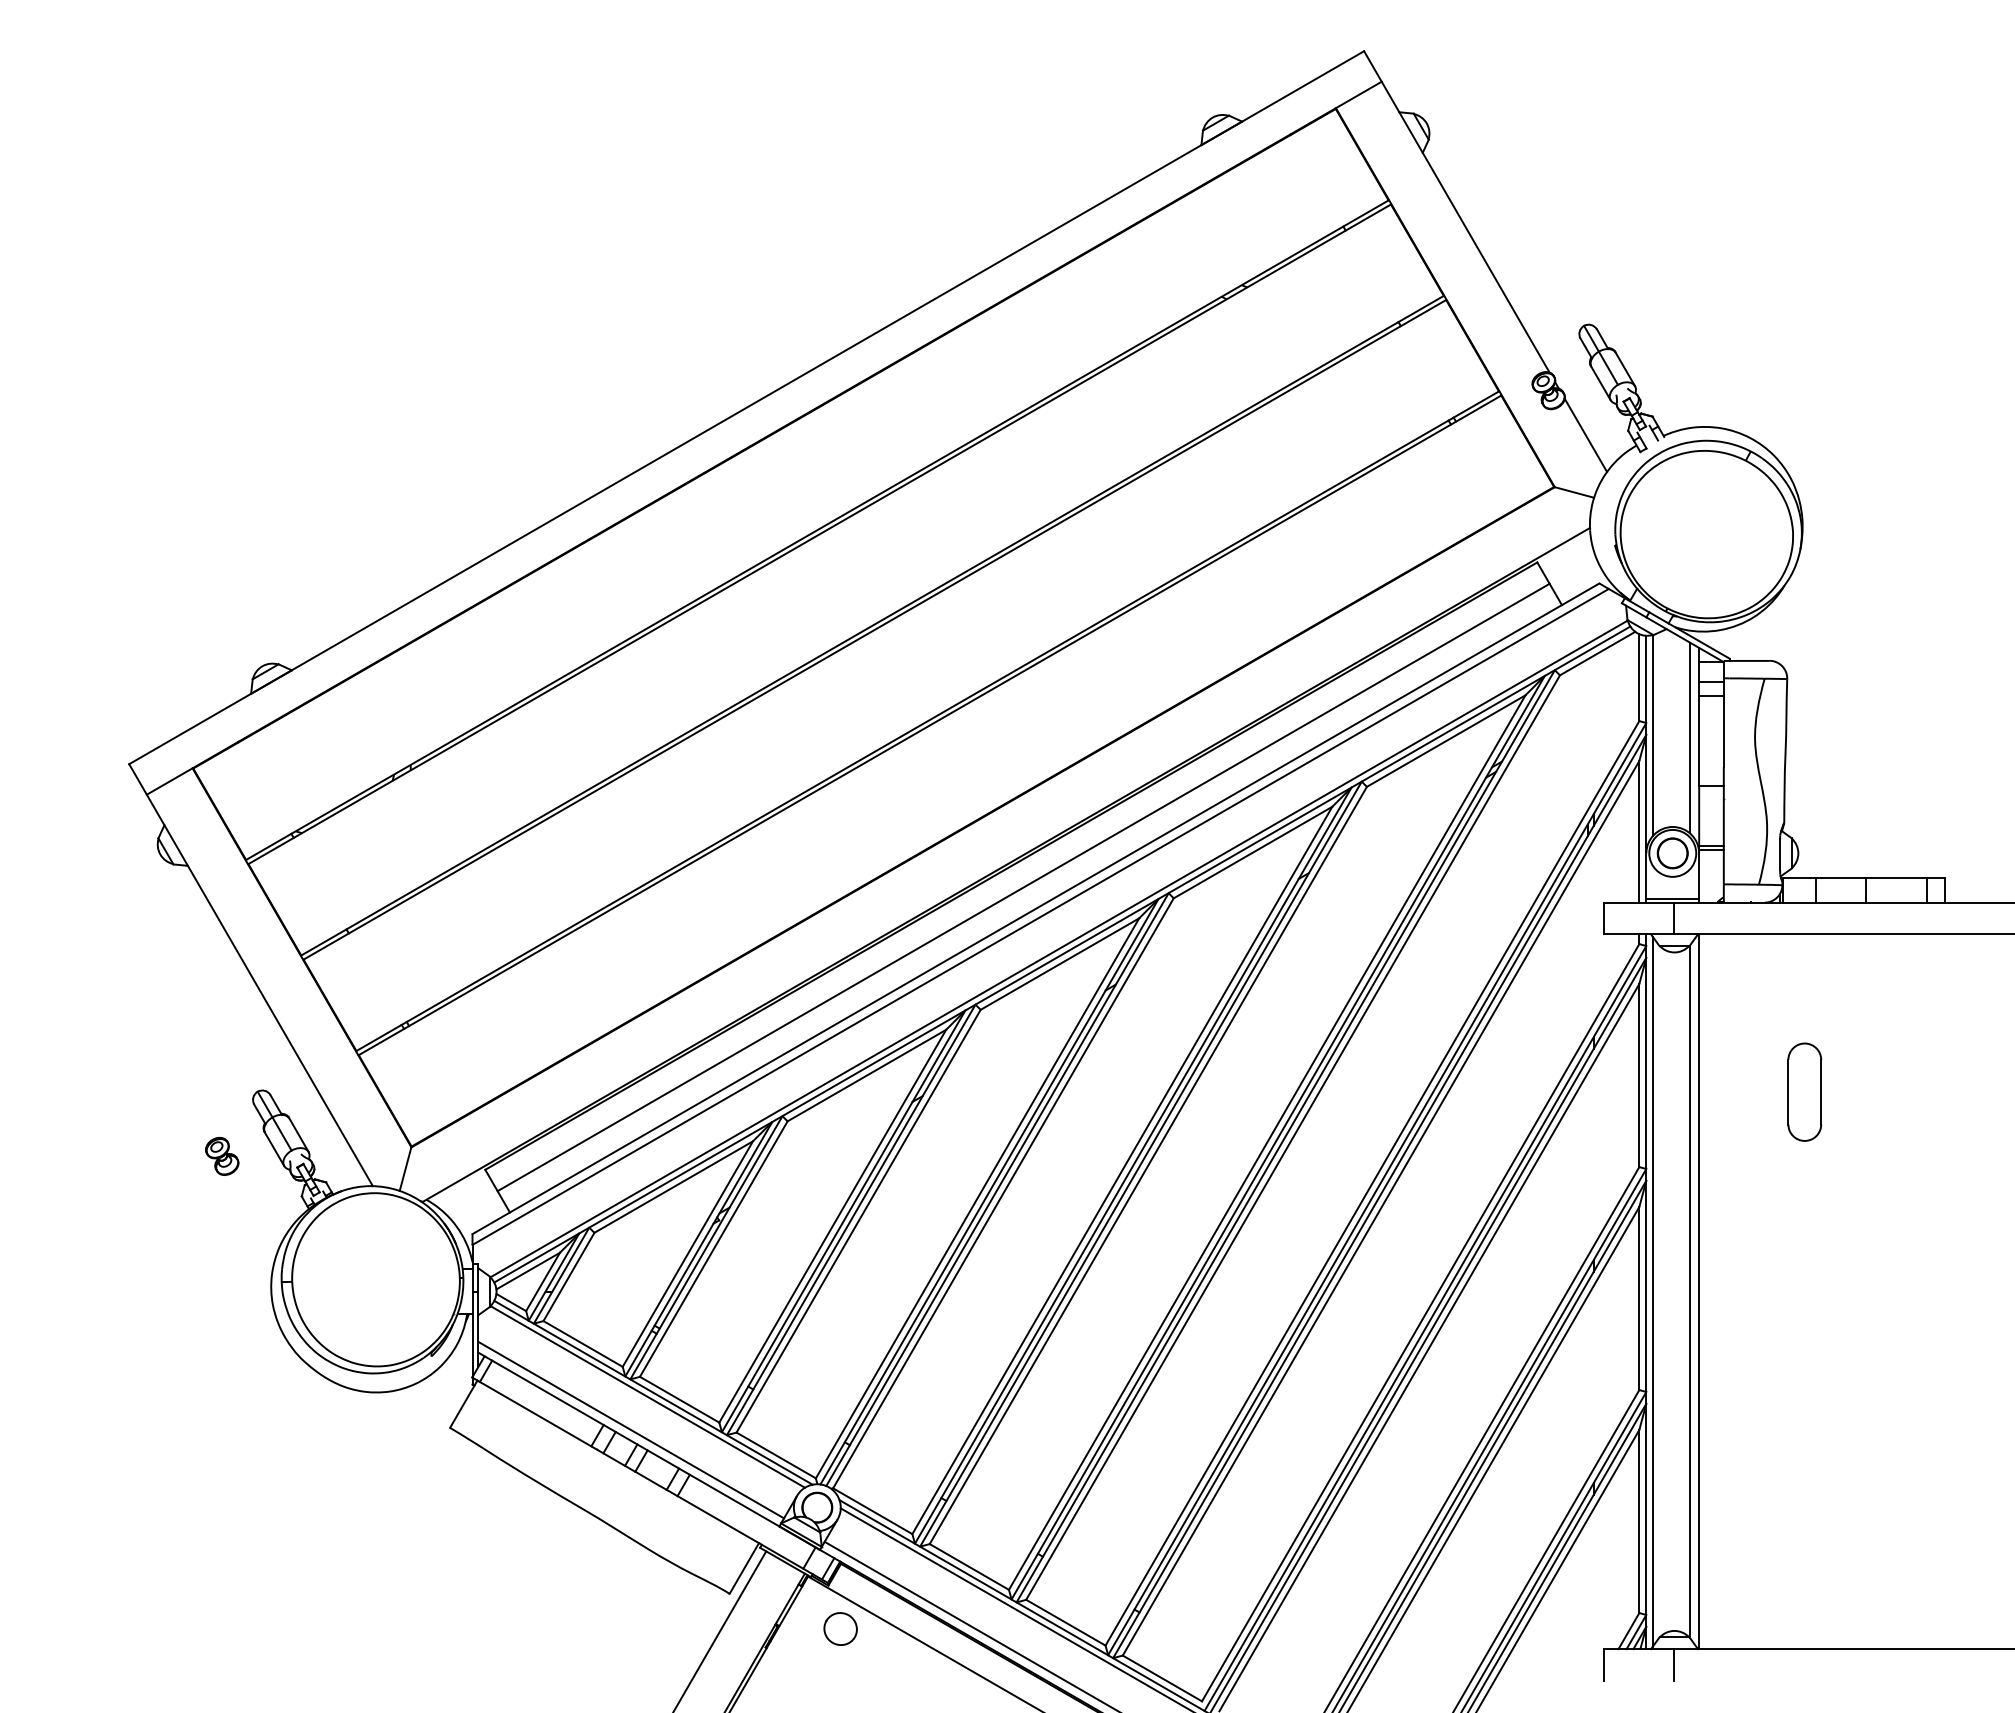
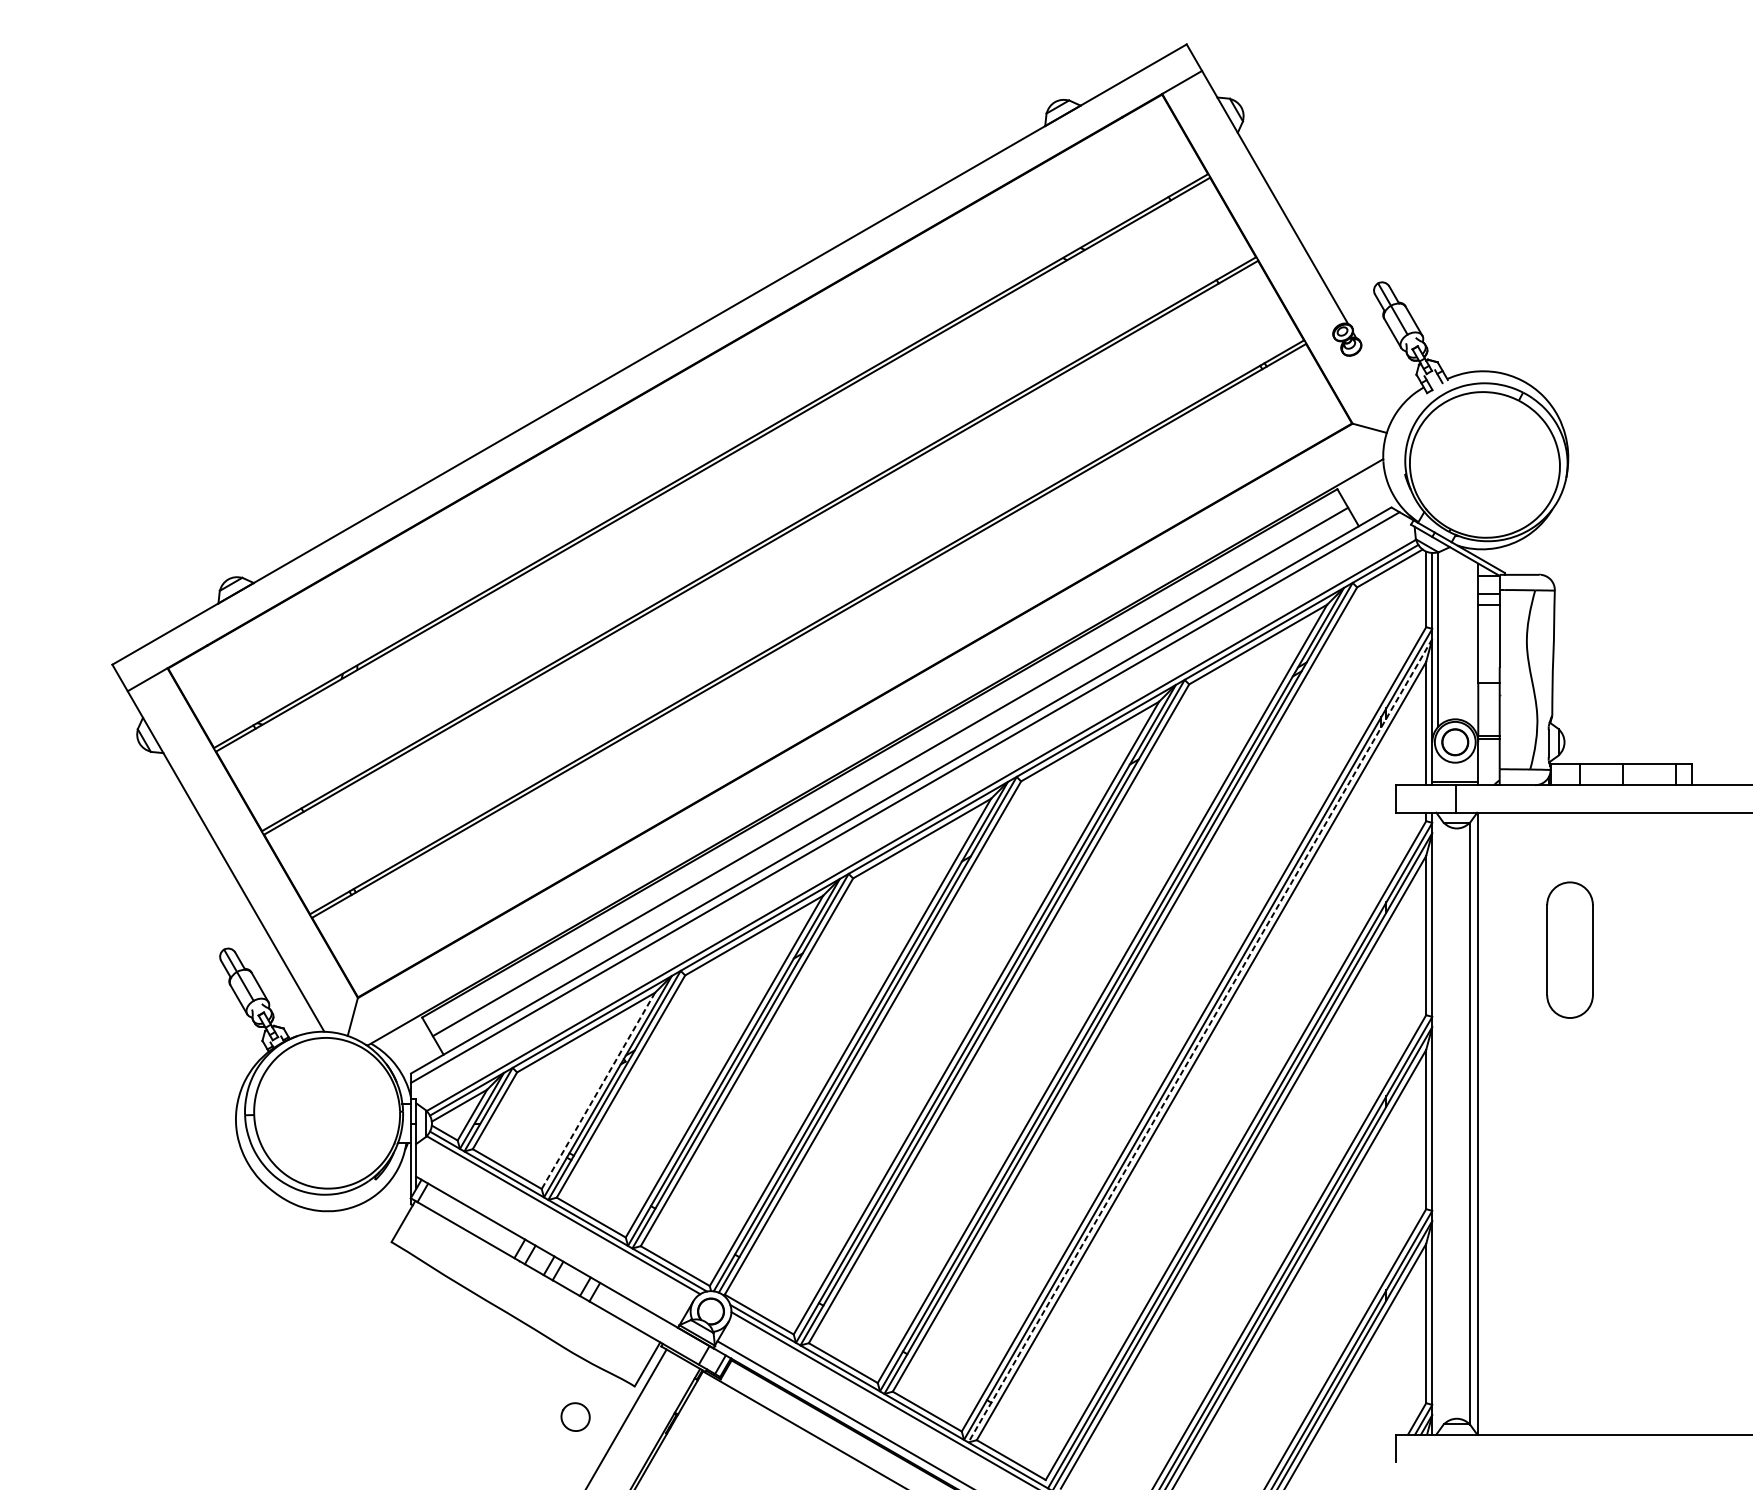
line: (1585, 434) -> (1379, 377), removed
line: (1689, 737) -> (1469, 641), removed
part: (1804, 1091) -> (1569, 949), size x1.6
part: (222, 1155) -> (193, 1005), removed
line: (1379, 1196) -> (1200, 1040), solid -> dashed
line: (687, 1254) -> (598, 1091), solid -> dashed
line: (1652, 1291) -> (1437, 1123), removed
line: (631, 1429) -> (549, 1243), removed
part: (840, 1628) -> (575, 1416), moved
line: (1673, 1664) -> (1455, 1447), removed

